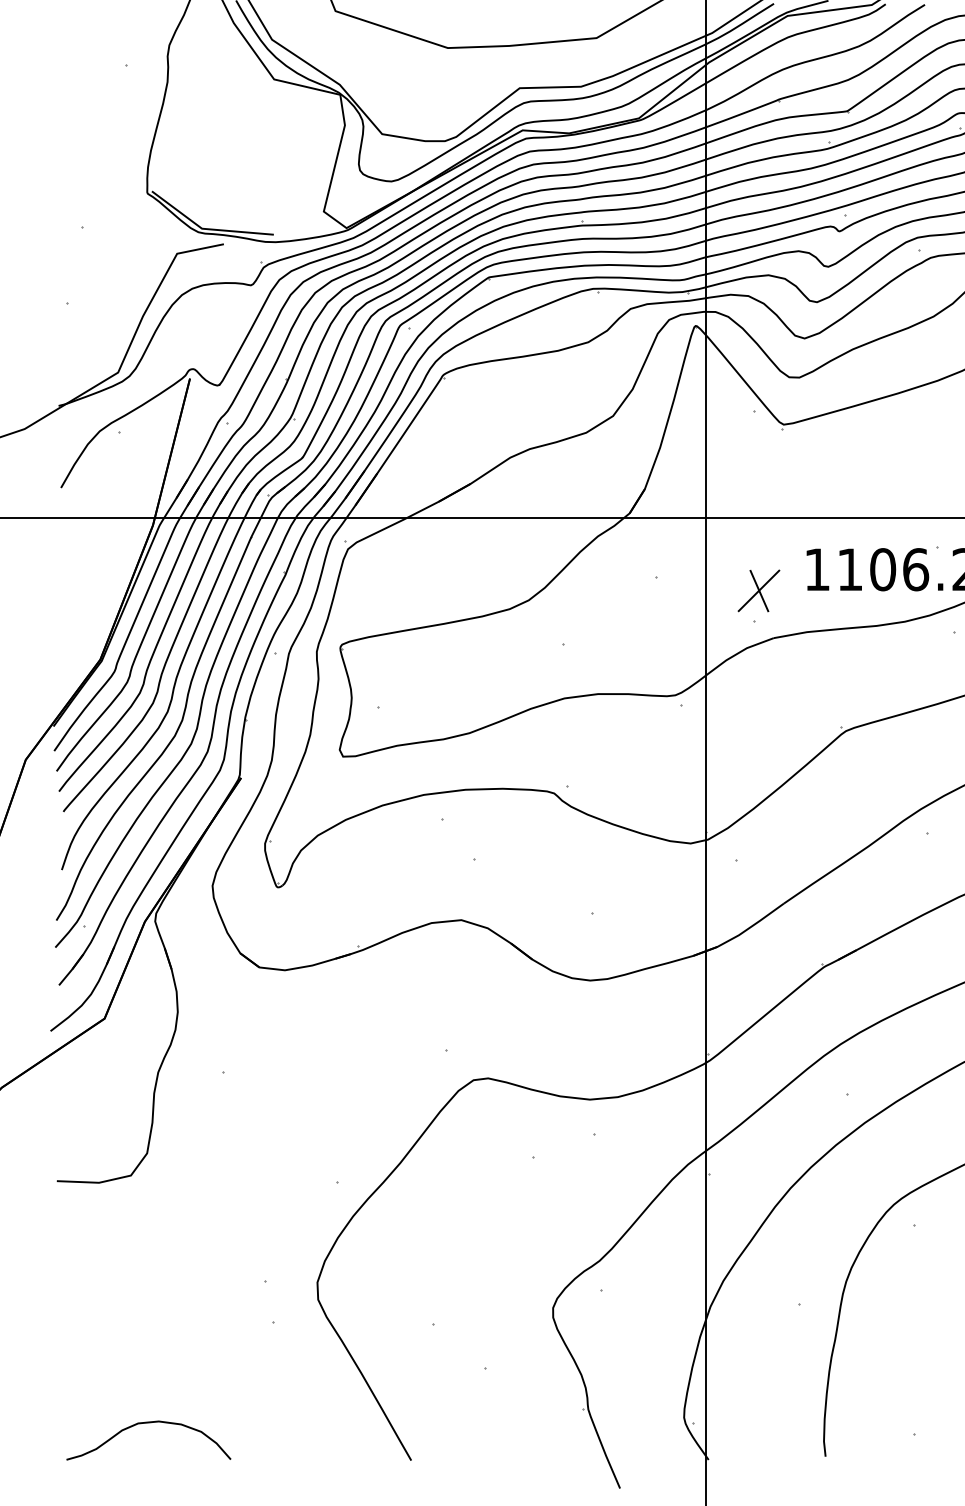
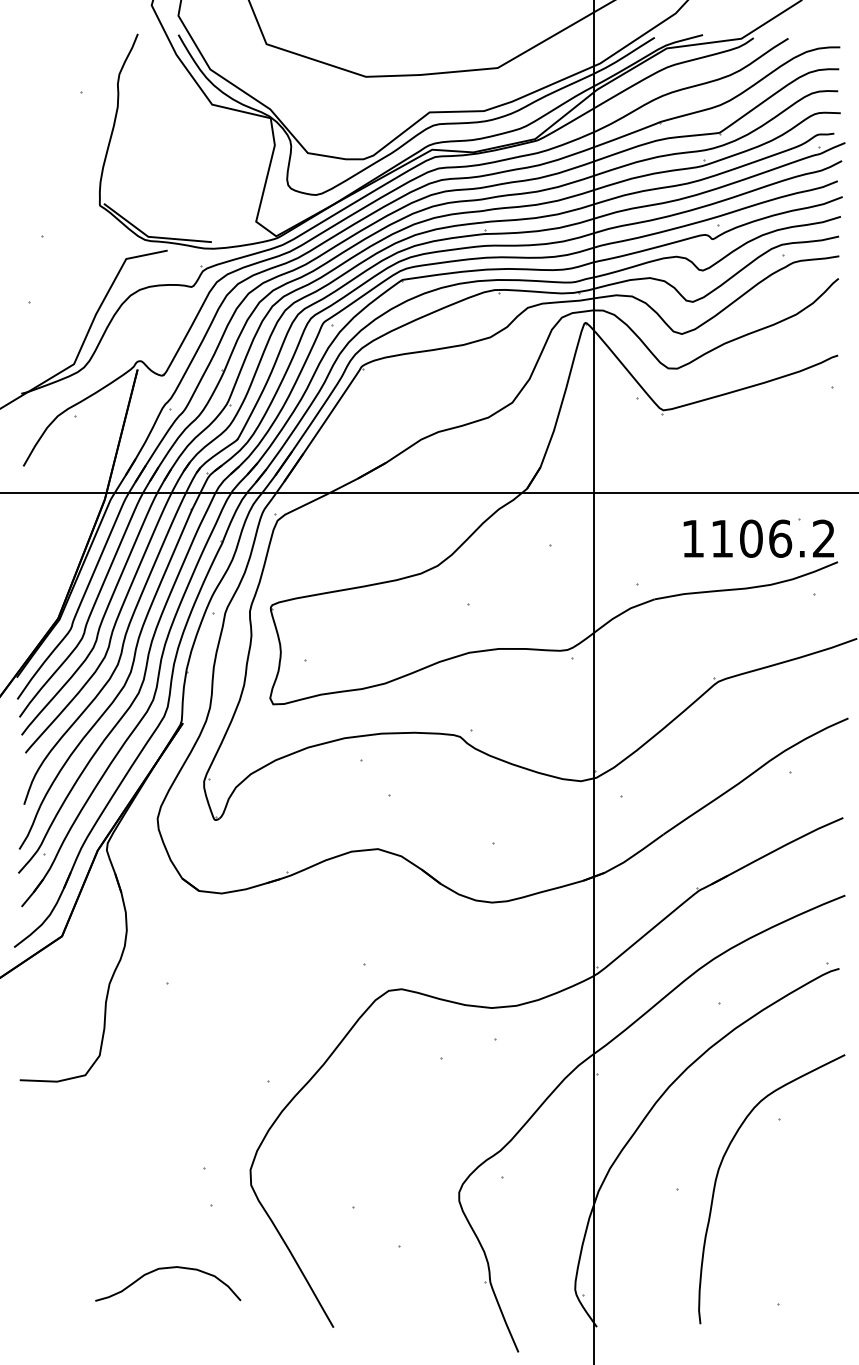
part: (758, 590) -> (641, 557), removed
curve: (144, 1424) -> (164, 1269), moved

